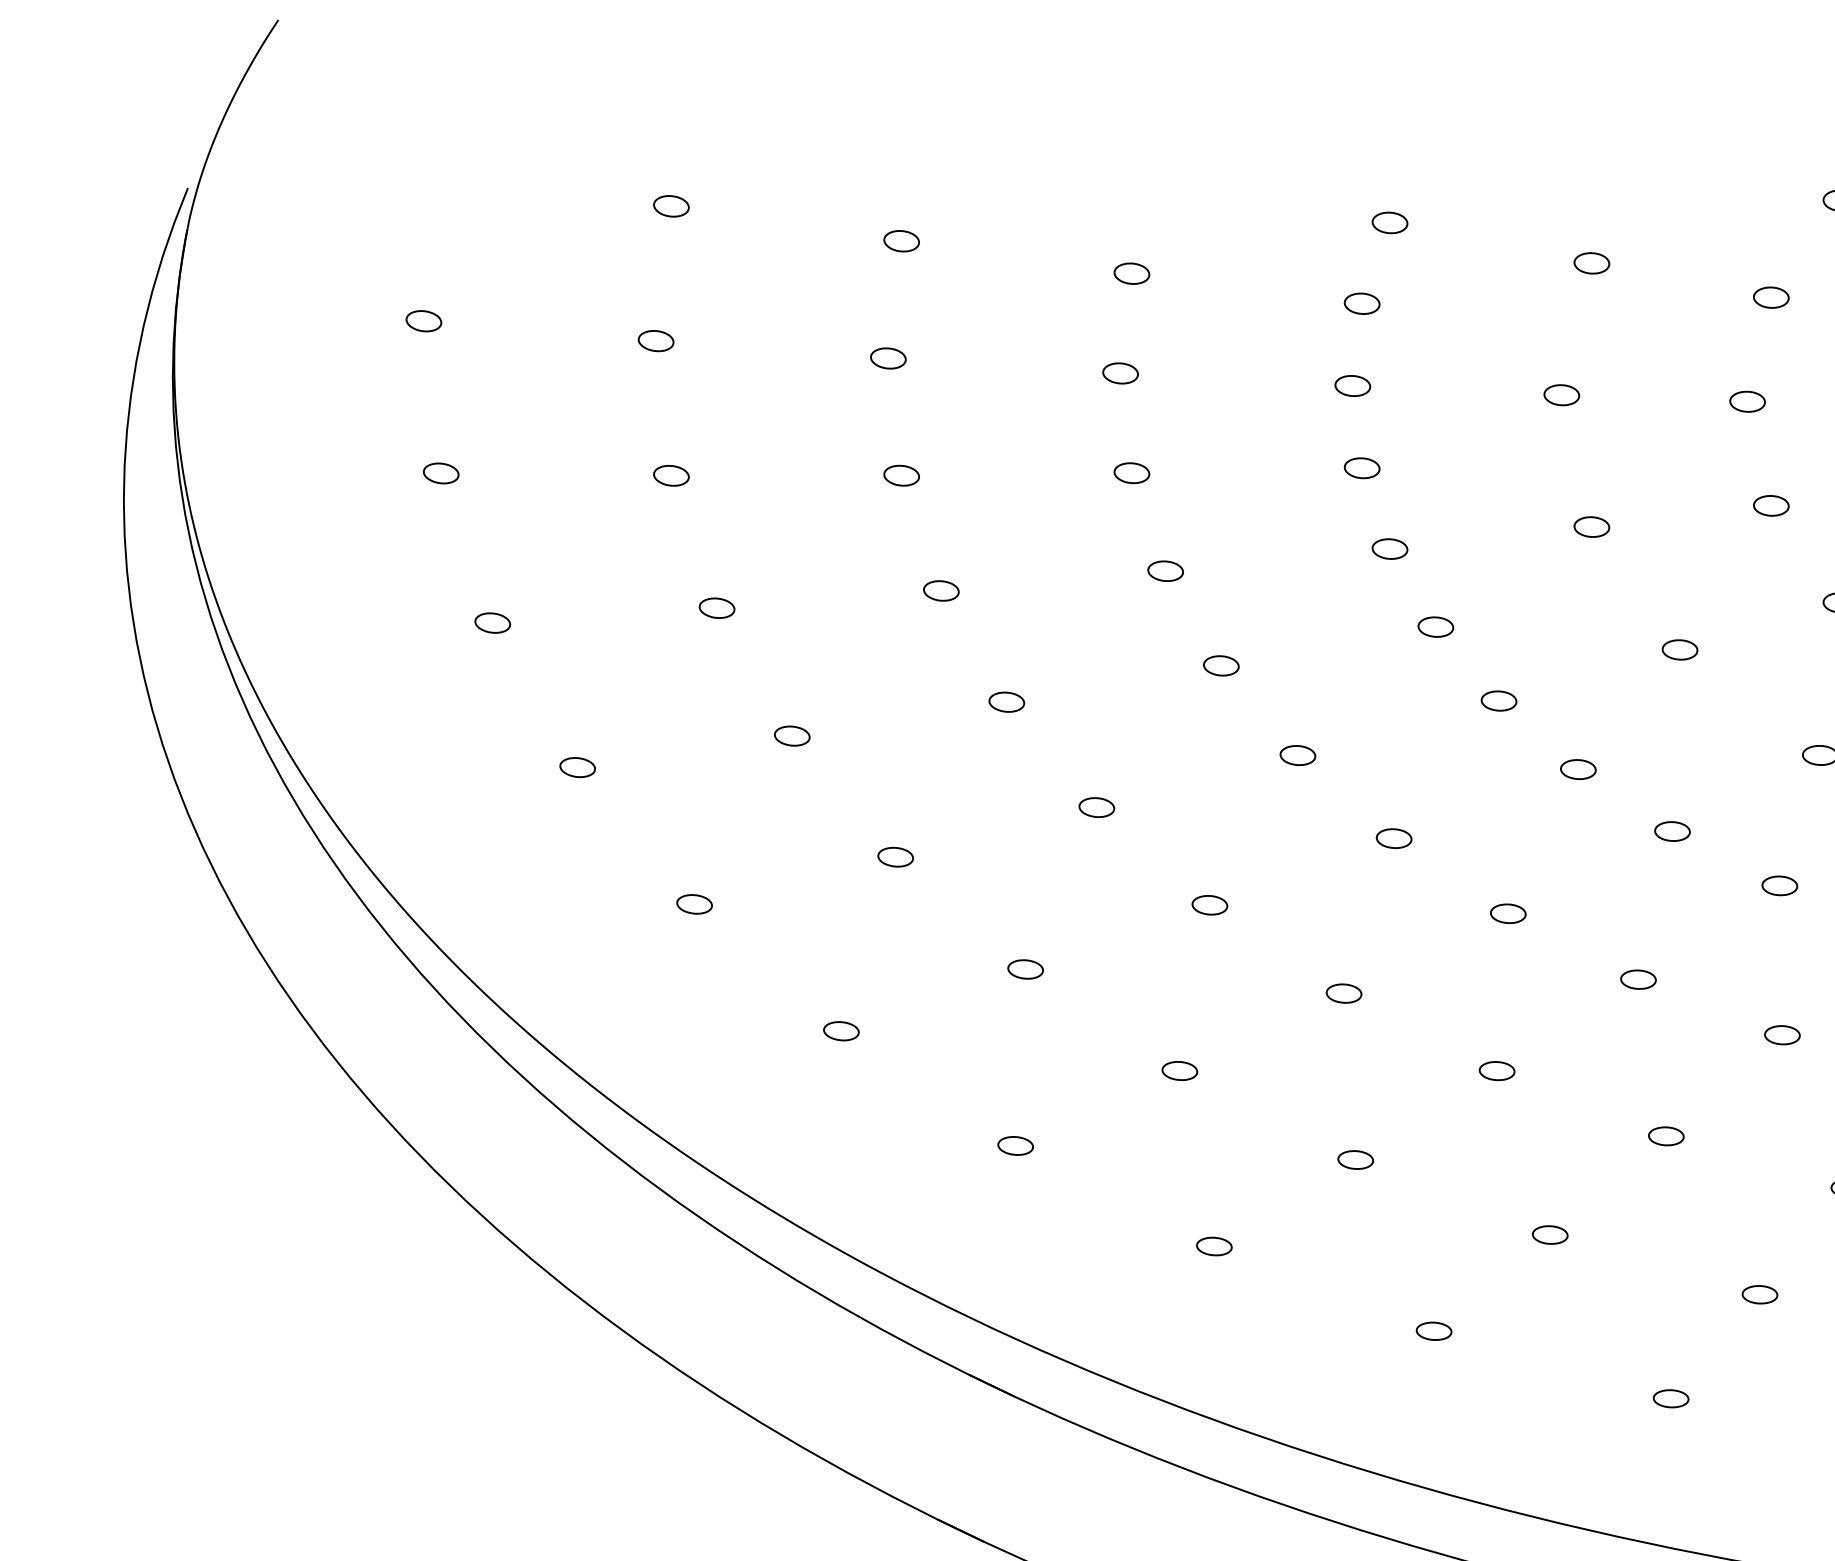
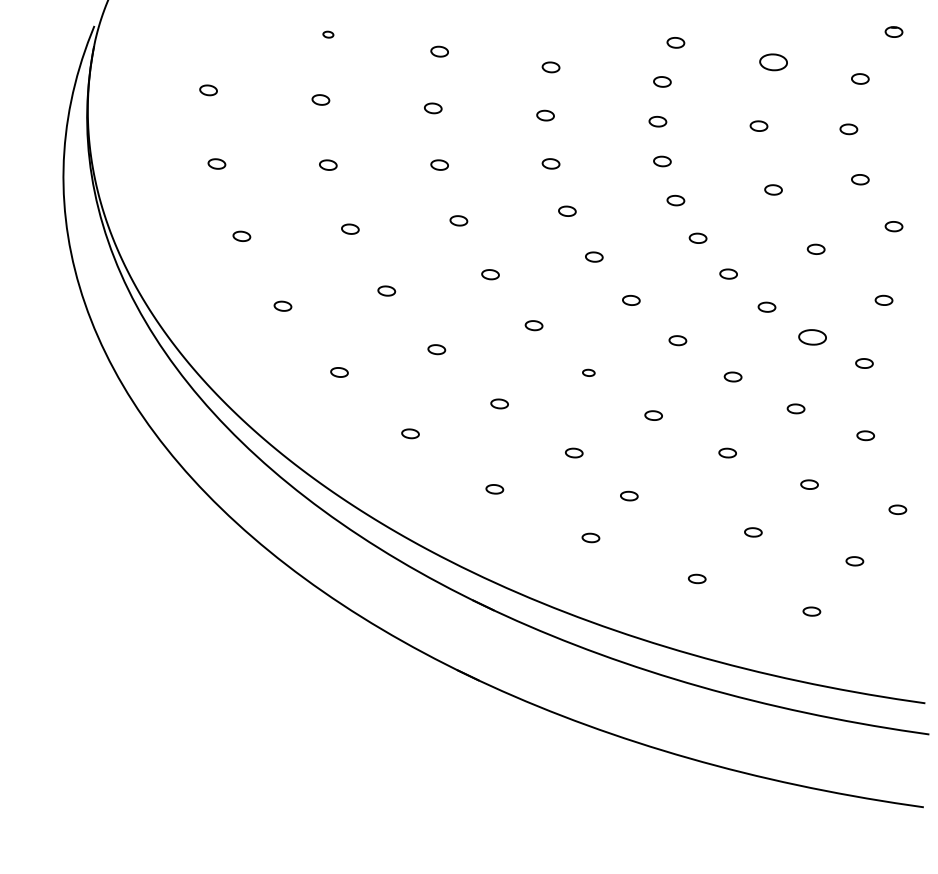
part: (671, 205) -> (328, 34), size x0.6
part: (1591, 263) -> (773, 62), size x1.6
part: (1672, 830) -> (812, 336), size x1.6
part: (1209, 904) -> (588, 372), size x0.7
part: (1356, 1158) -> (629, 495), moved

